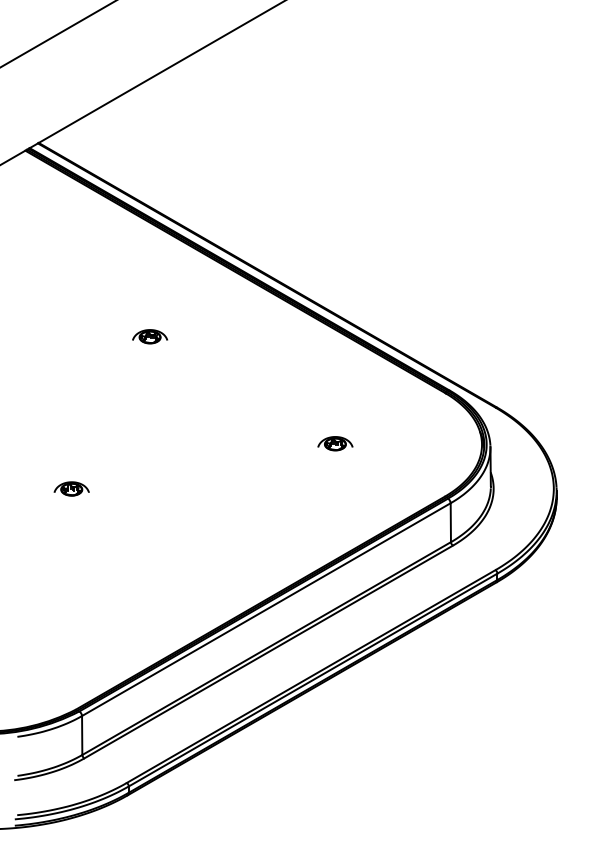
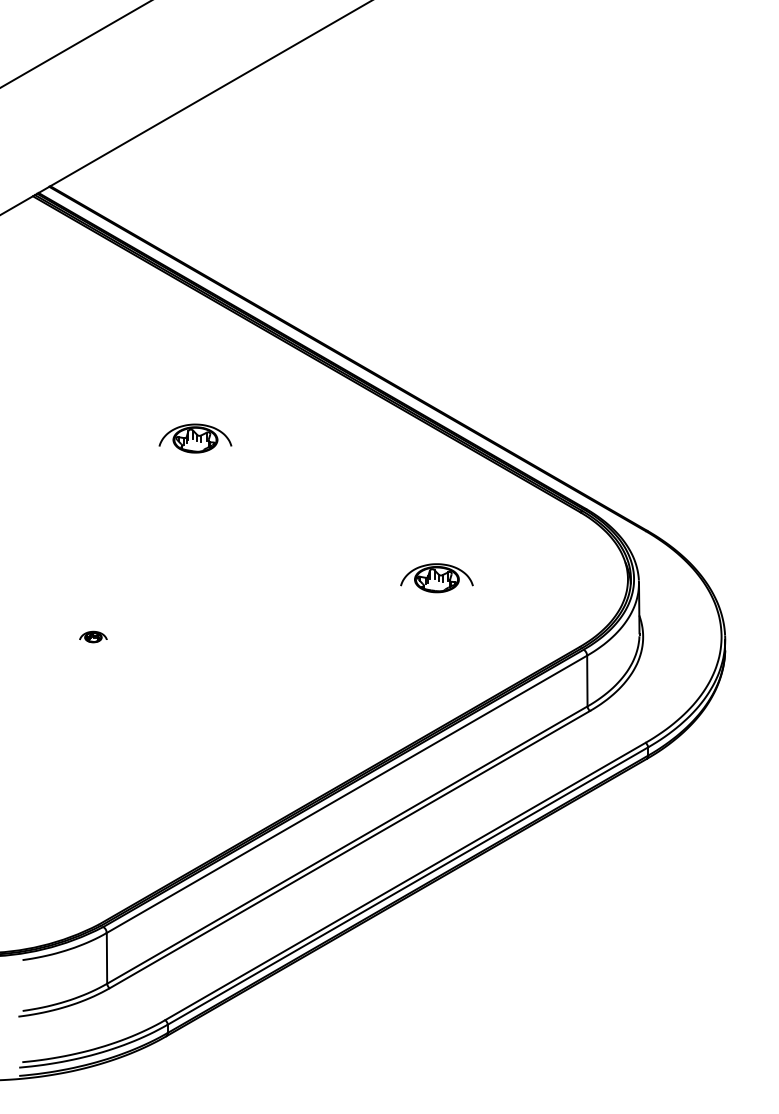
part: (150, 336) -> (195, 438), size x1.6
part: (335, 443) -> (436, 577), size x1.6
part: (71, 488) -> (93, 636), size x0.6

